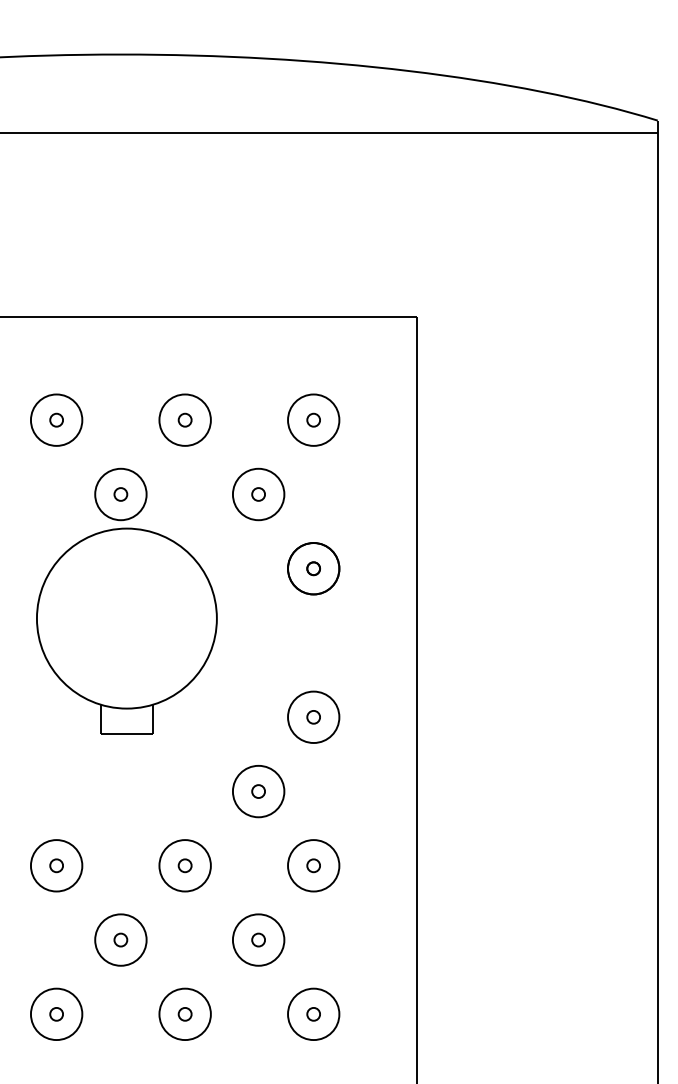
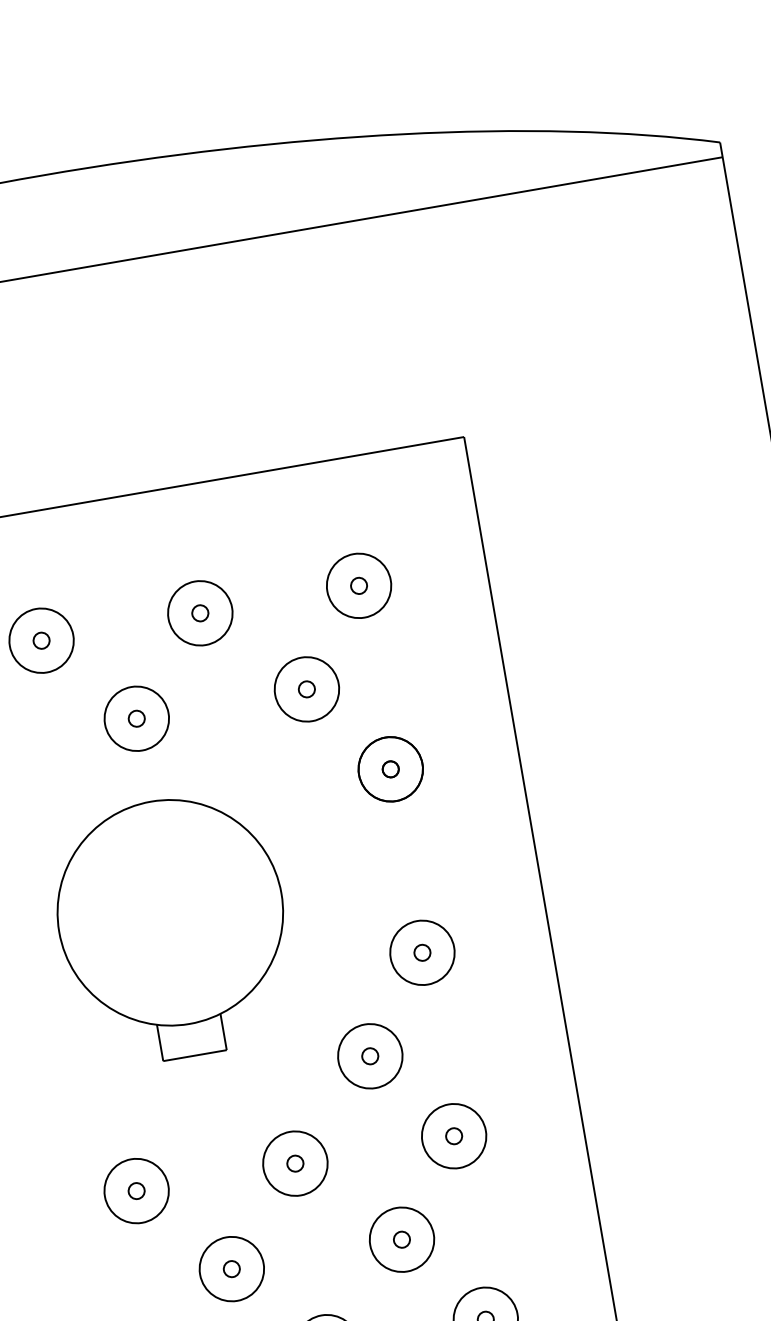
part: (126, 630) -> (172, 927), moved

